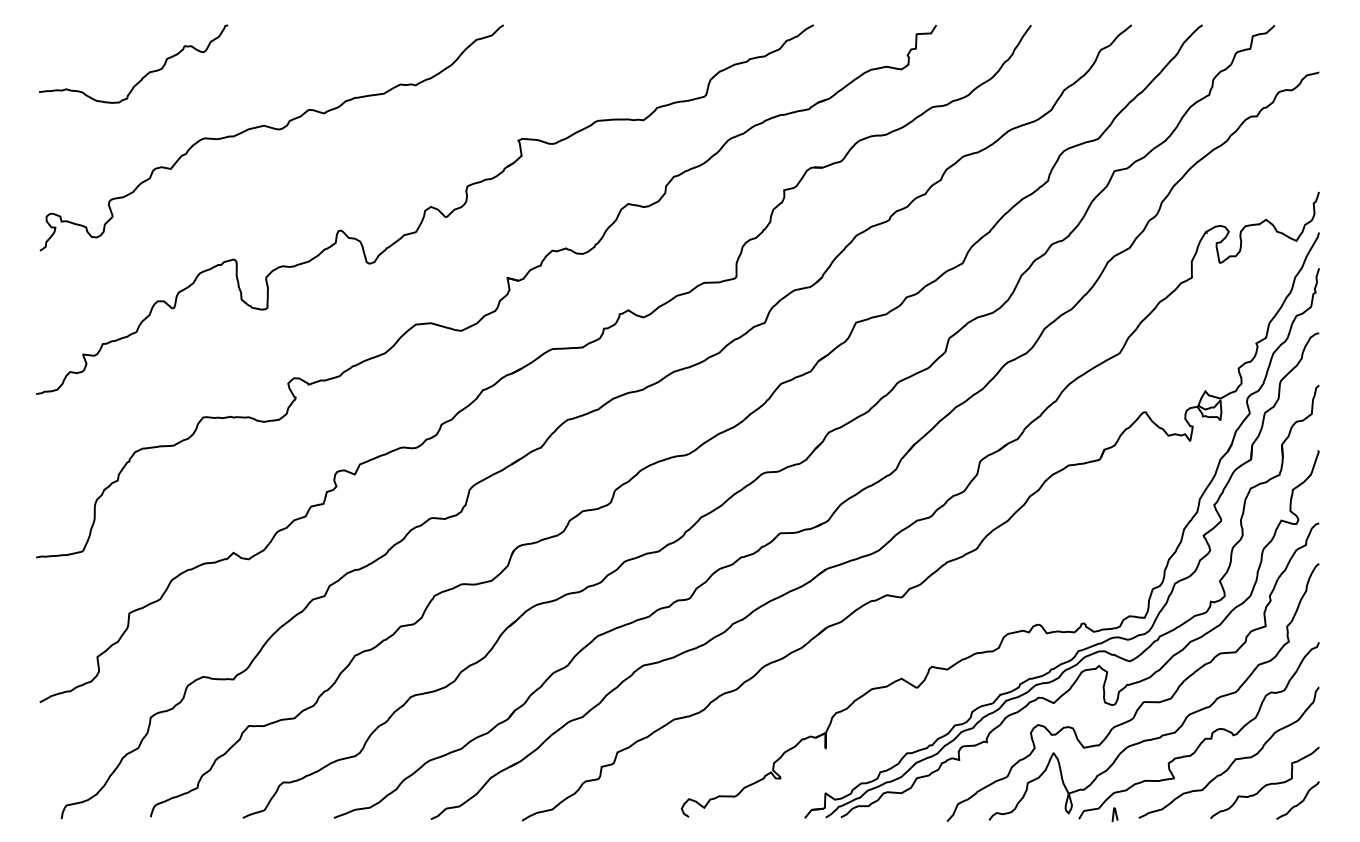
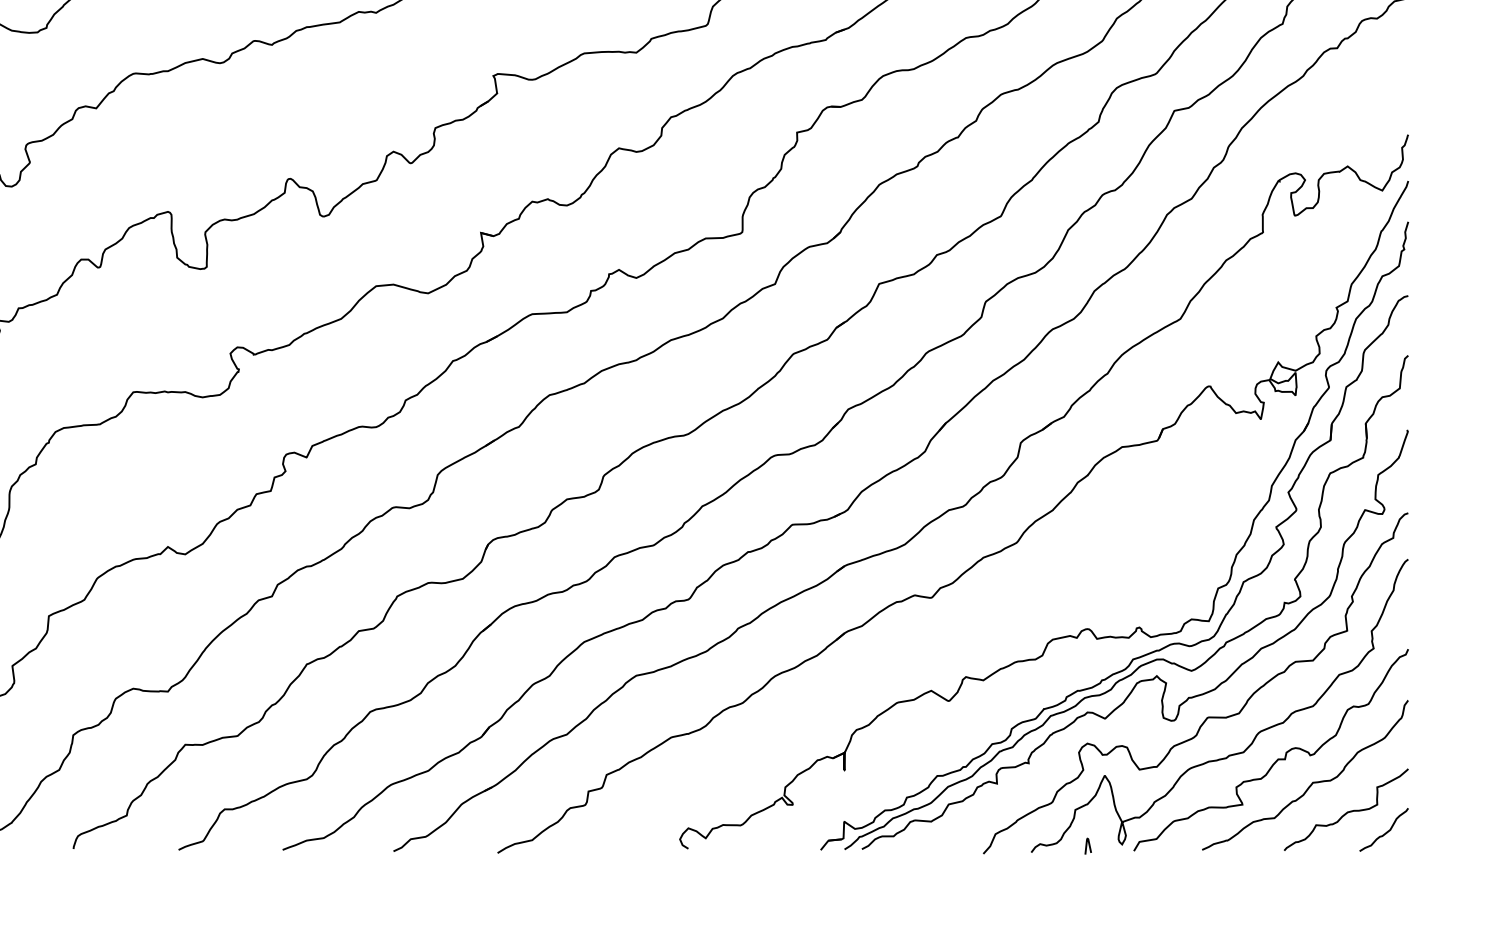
curve: (1114, 814) -> (1087, 845), moved

